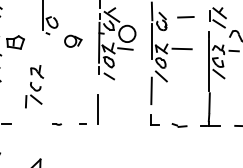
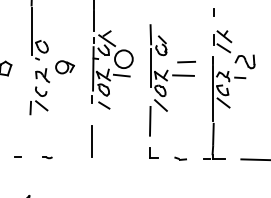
line: (185, 16) -> (186, 61), moved
part: (34, 86) -> (39, 91), moved
line: (81, 123) -> (17, 156), moved
part: (179, 125) -> (180, 158), size x0.71

